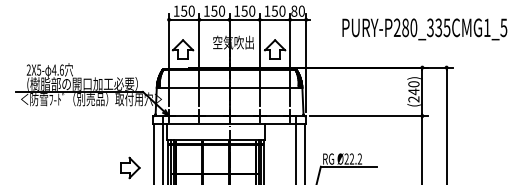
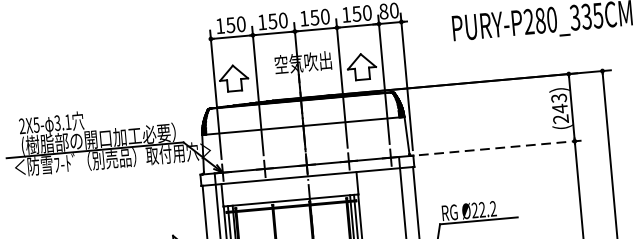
text: (57, 69) -> (61, 121), 4.6 -> 3.1
text: (413, 84) -> (558, 98), (240) -> (243)
line: (369, 116) -> (501, 148), solid -> dashed

